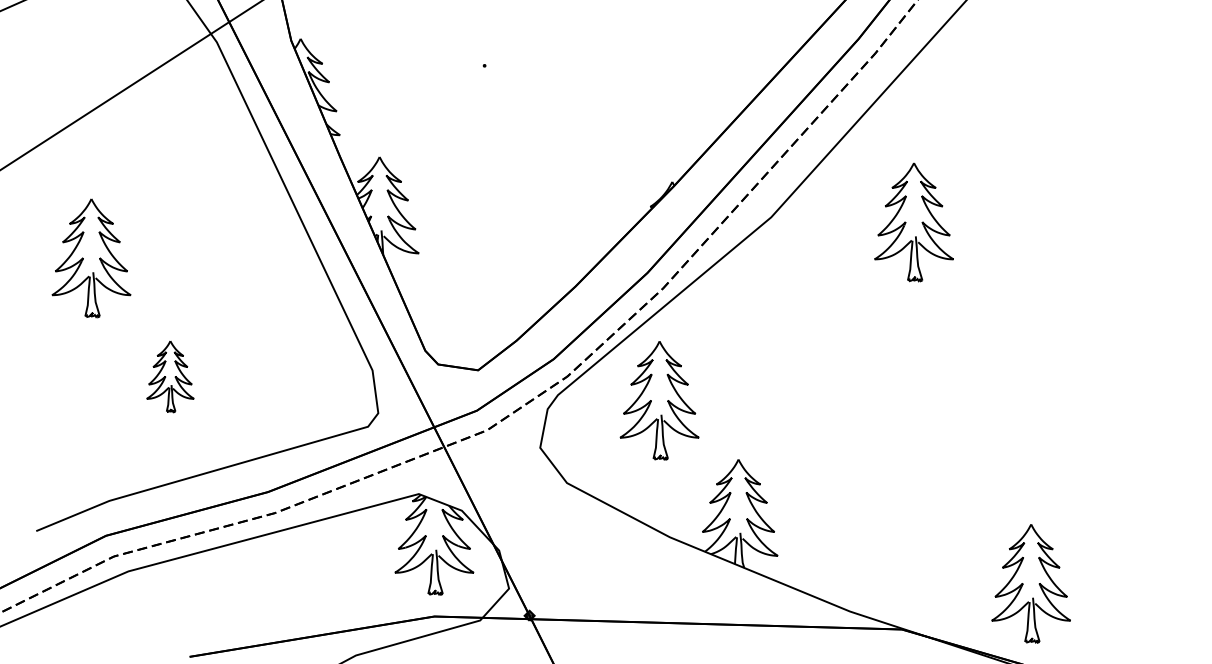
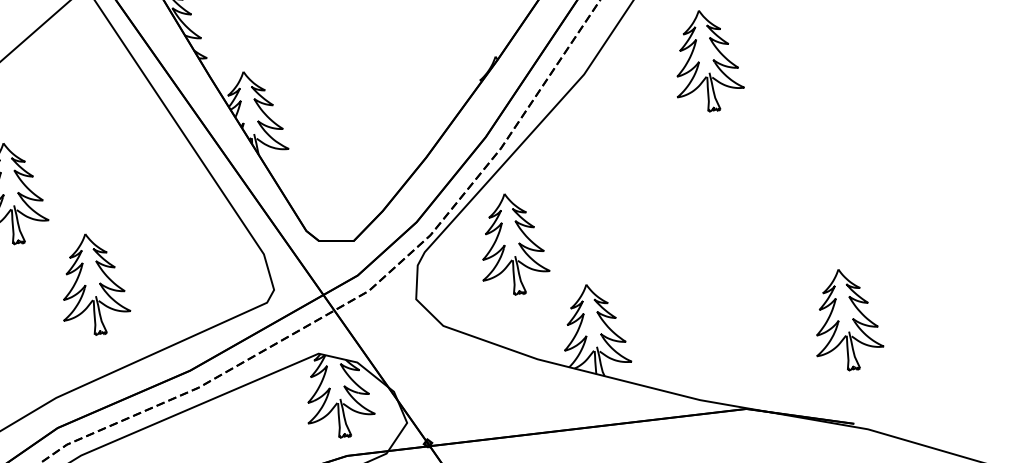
part: (170, 376) -> (92, 284), size x1.67
part: (1030, 583) -> (845, 319), moved

